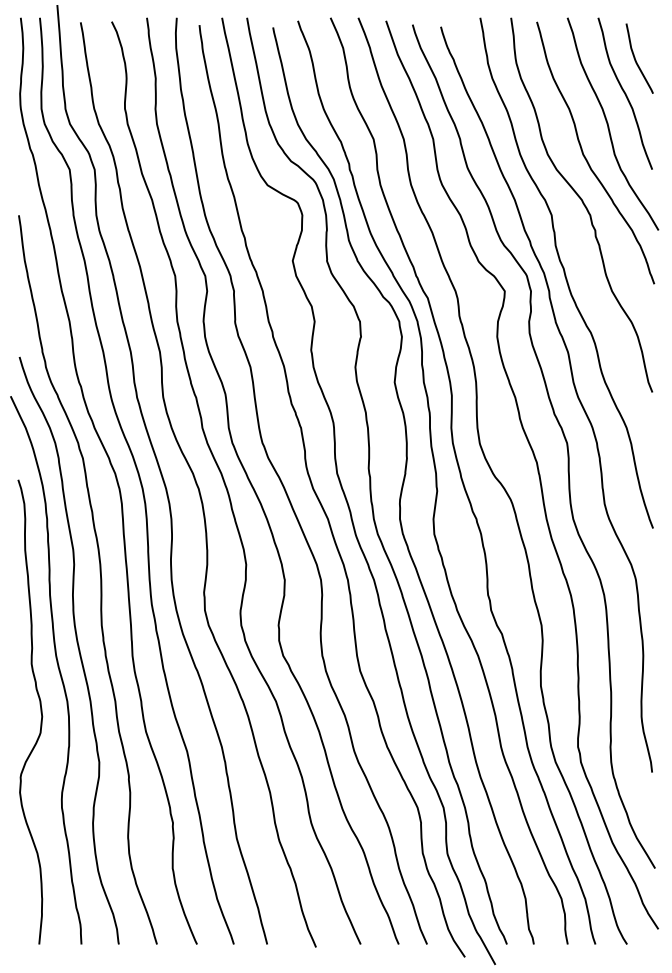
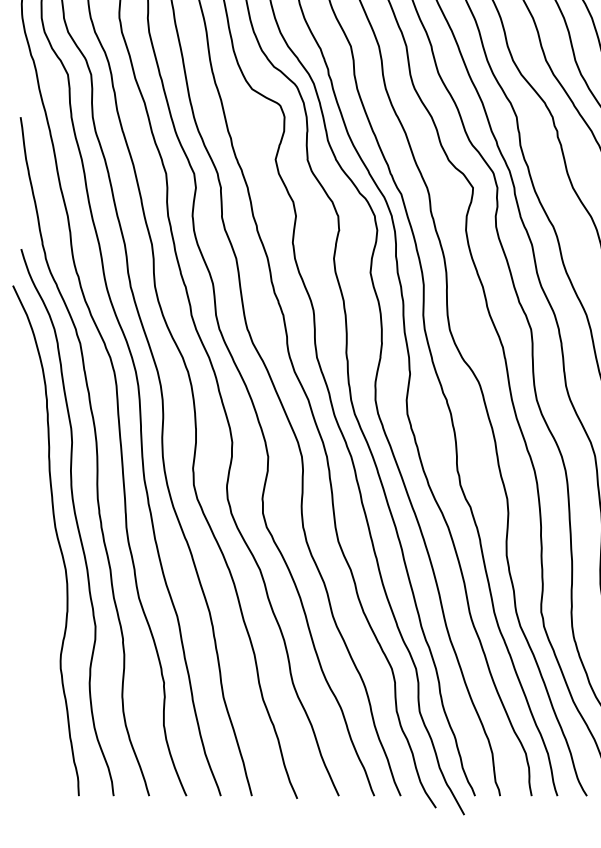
curve: (40, 711) -> (40, 579), removed

